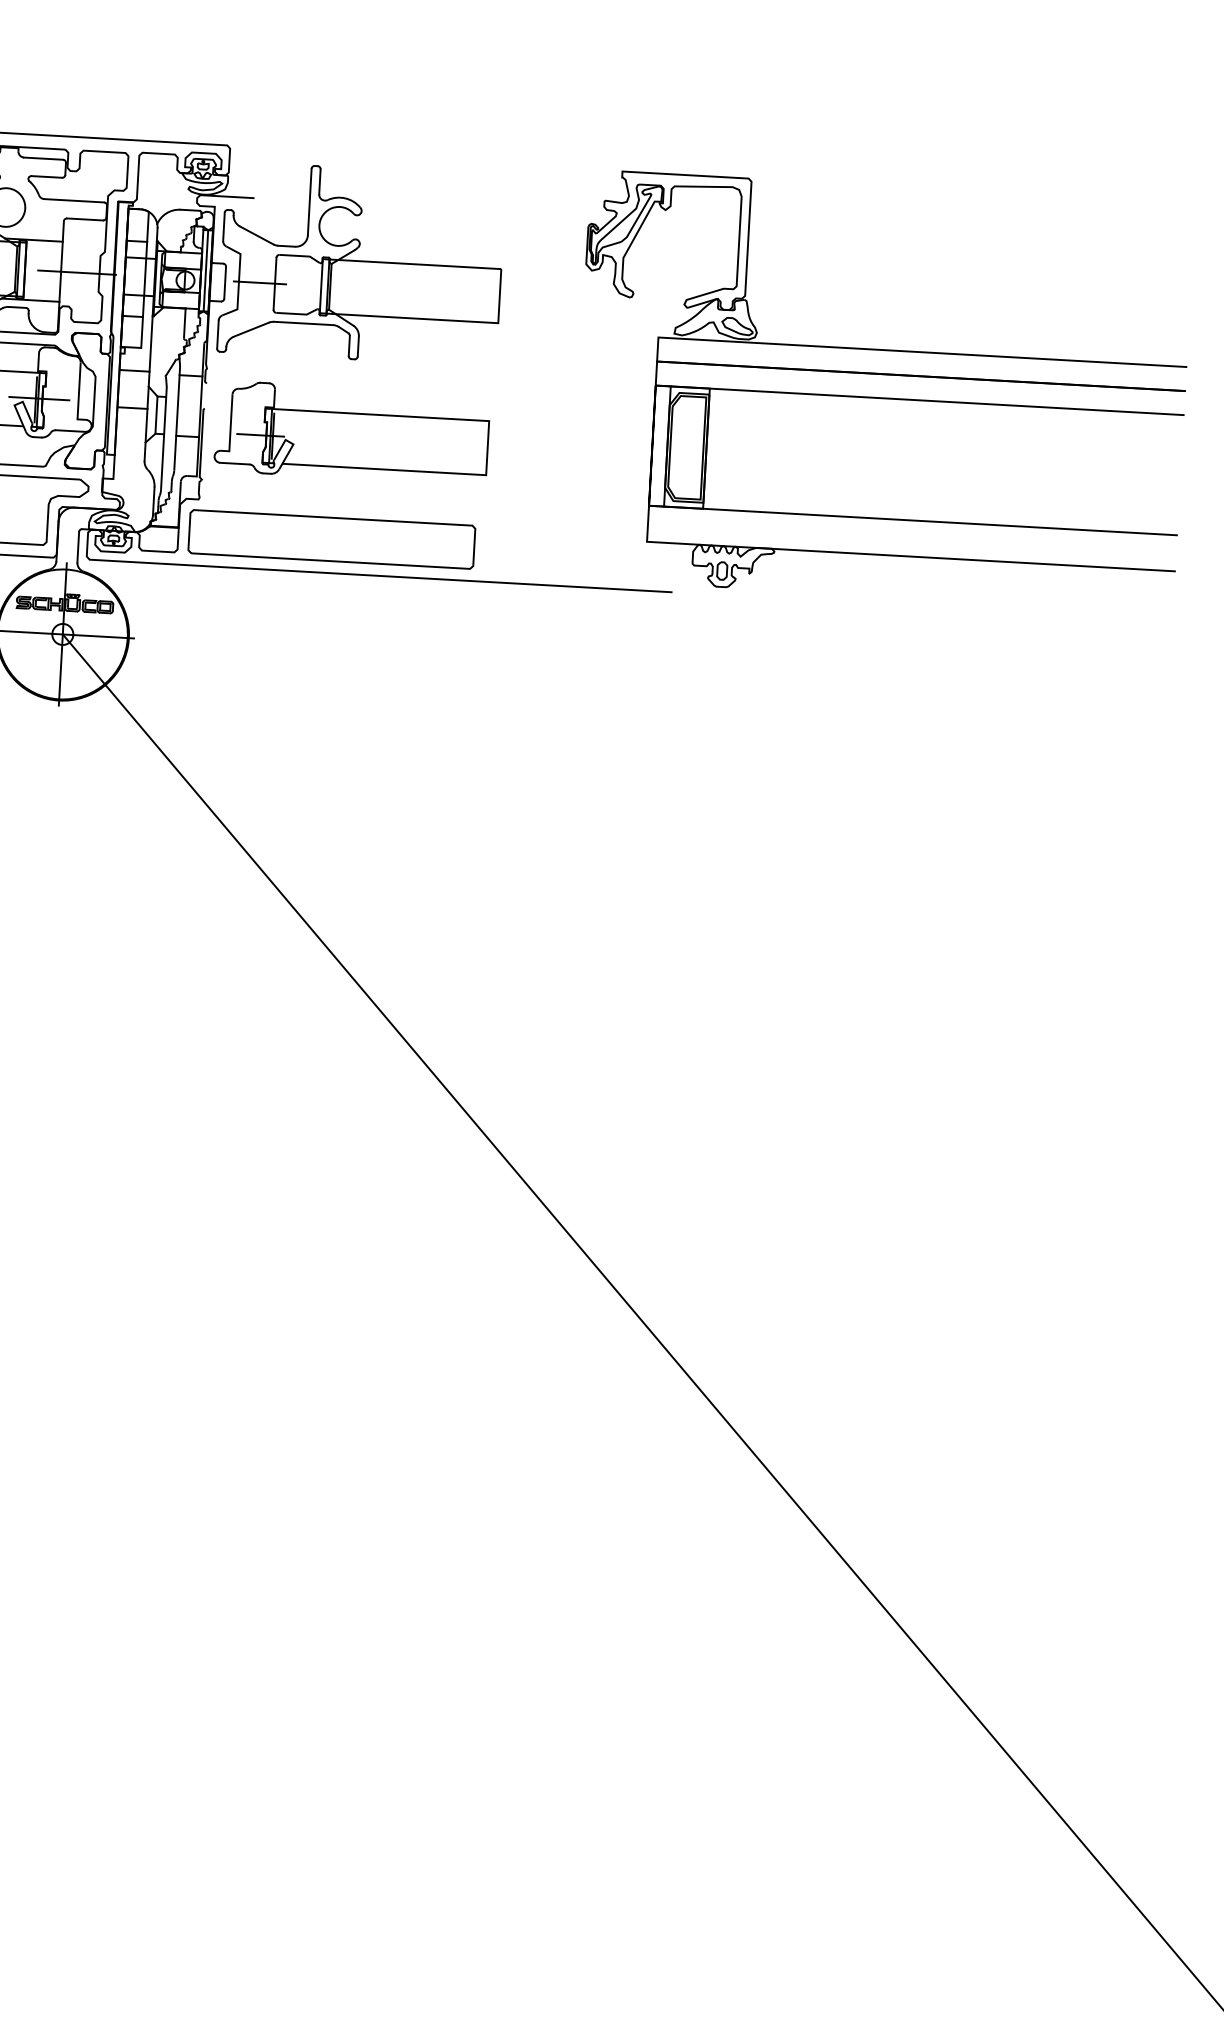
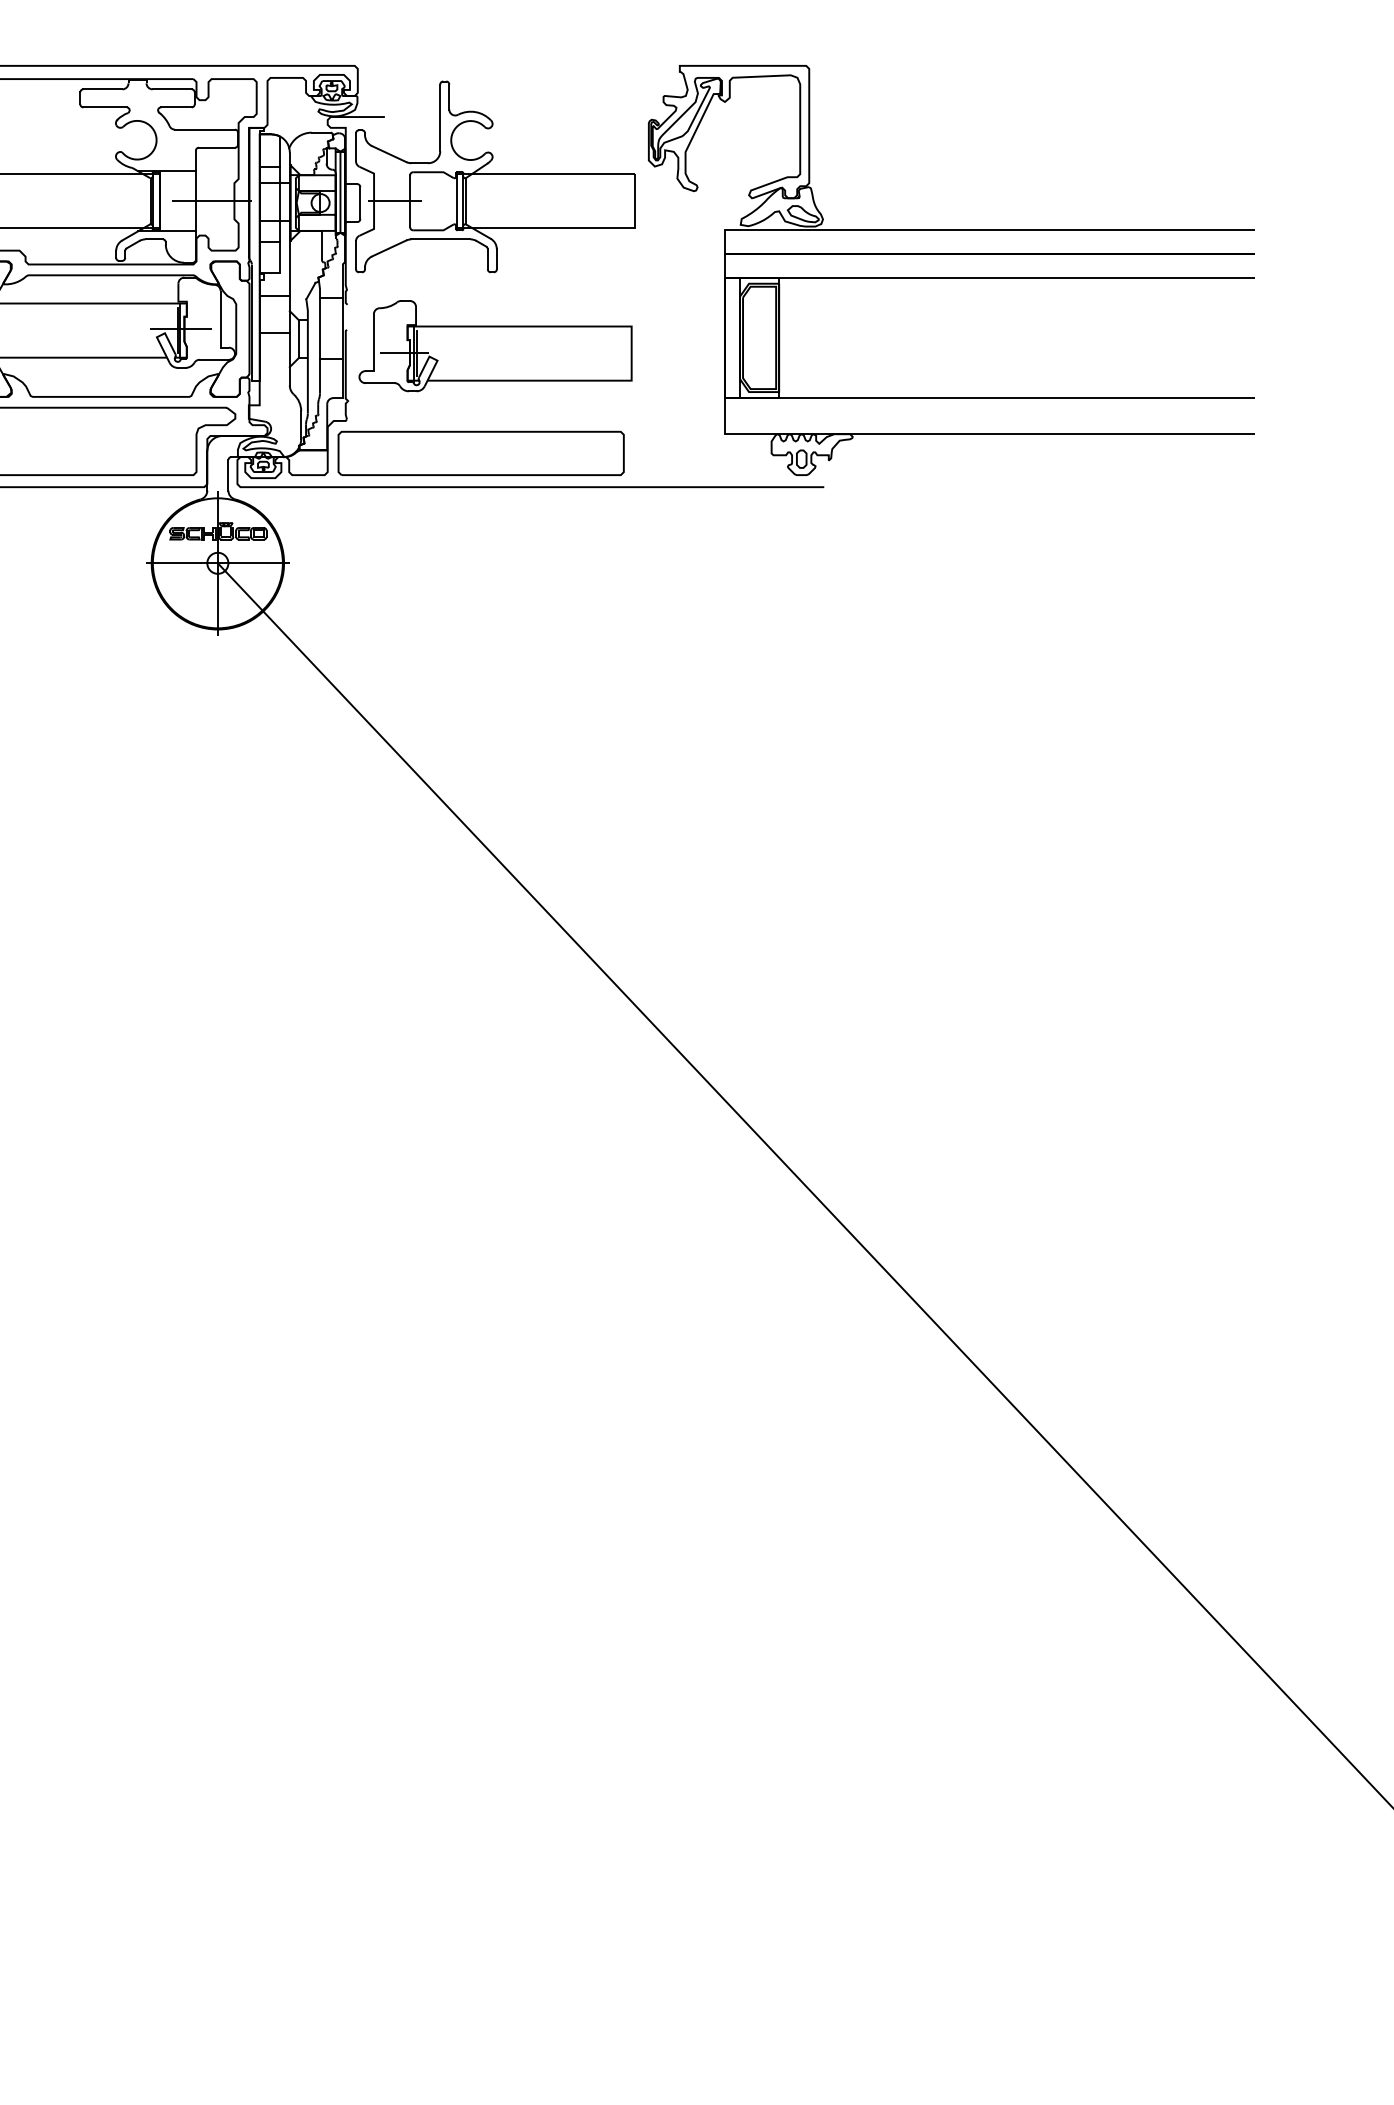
part: (881, 398) -> (951, 277), moved

